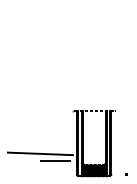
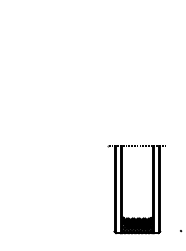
line: (40, 153) -> (65, 203), removed
line: (55, 160) -> (85, 212), removed

